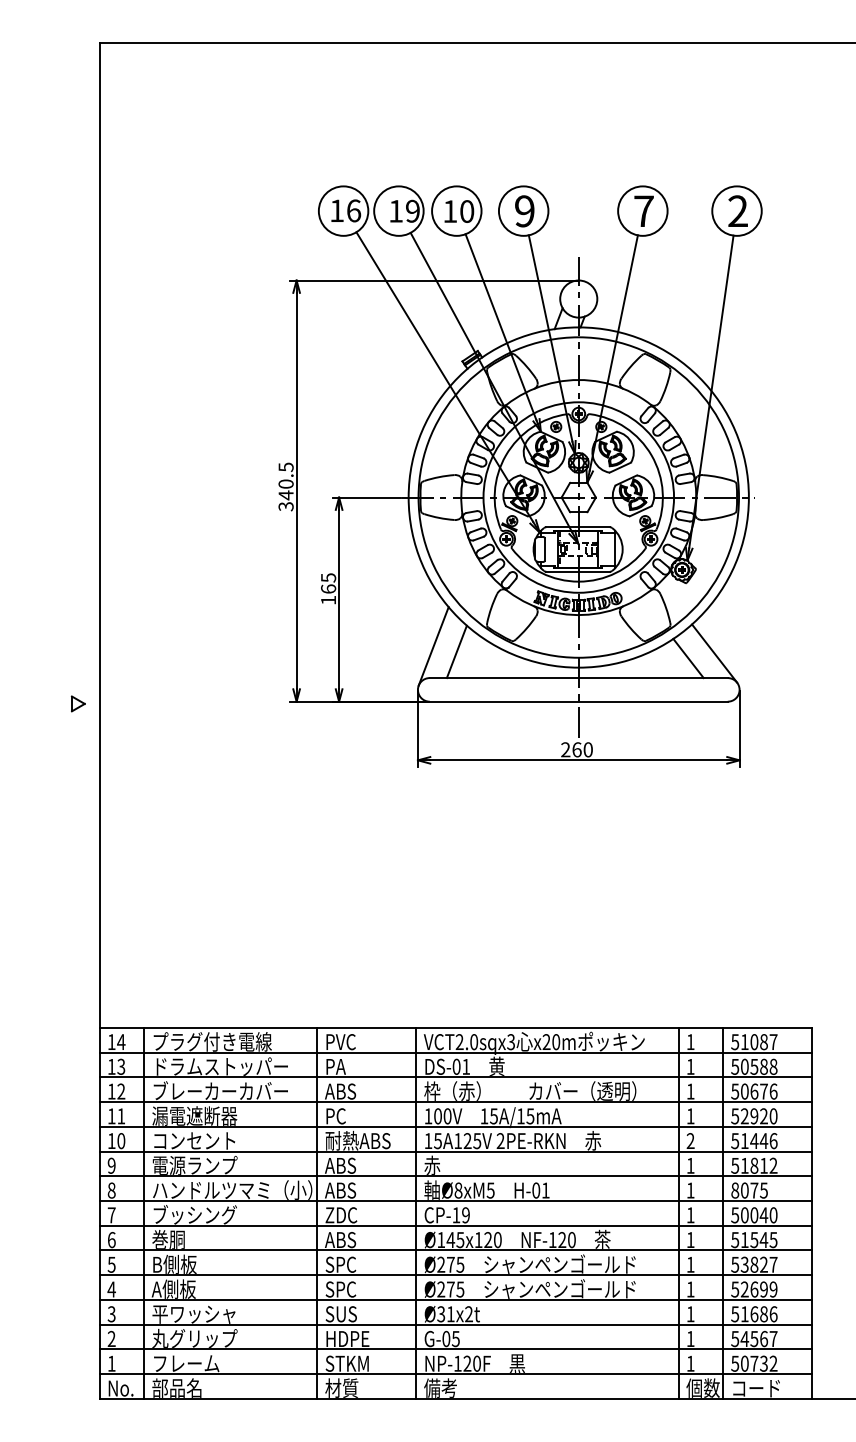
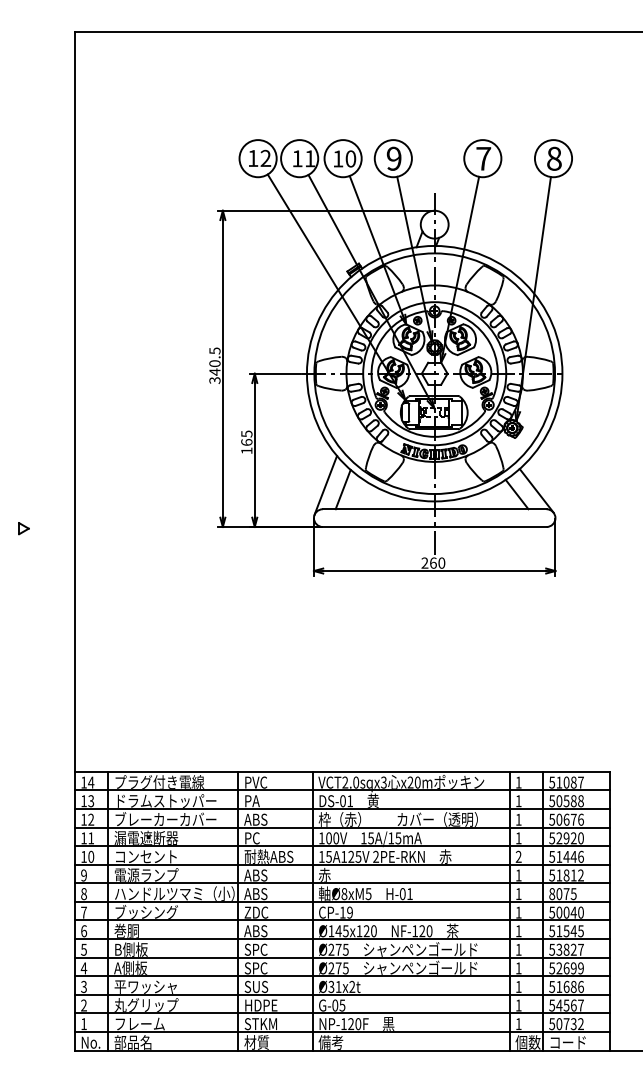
text: (353, 210) -> (265, 158), 16 -> 12
text: (413, 210) -> (310, 158), 19 -> 11
text: (738, 210) -> (554, 158), 2 -> 8
part: (77, 703) -> (23, 528), moved

